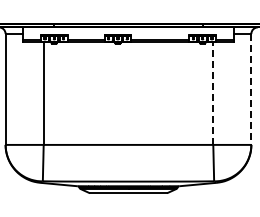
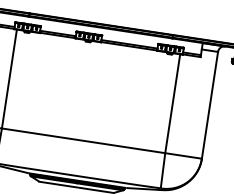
line: (251, 89) -> (210, 105), dashed -> solid
line: (213, 93) -> (172, 103), dashed -> solid

